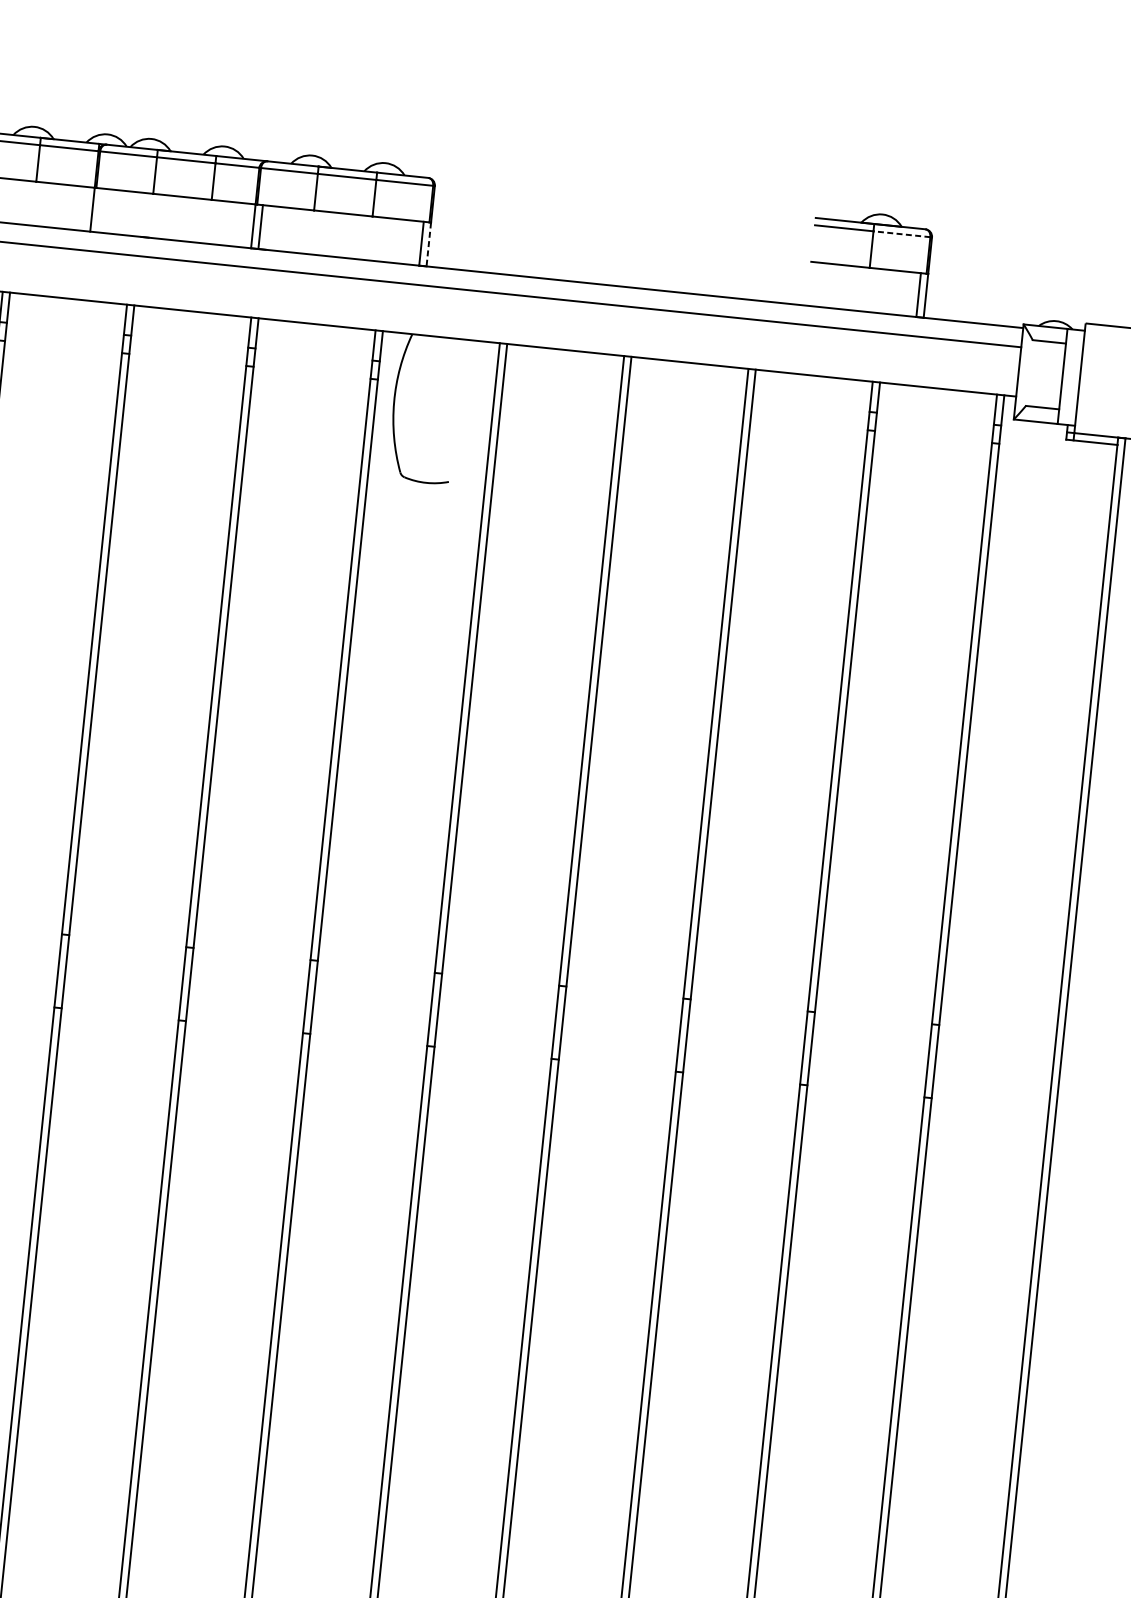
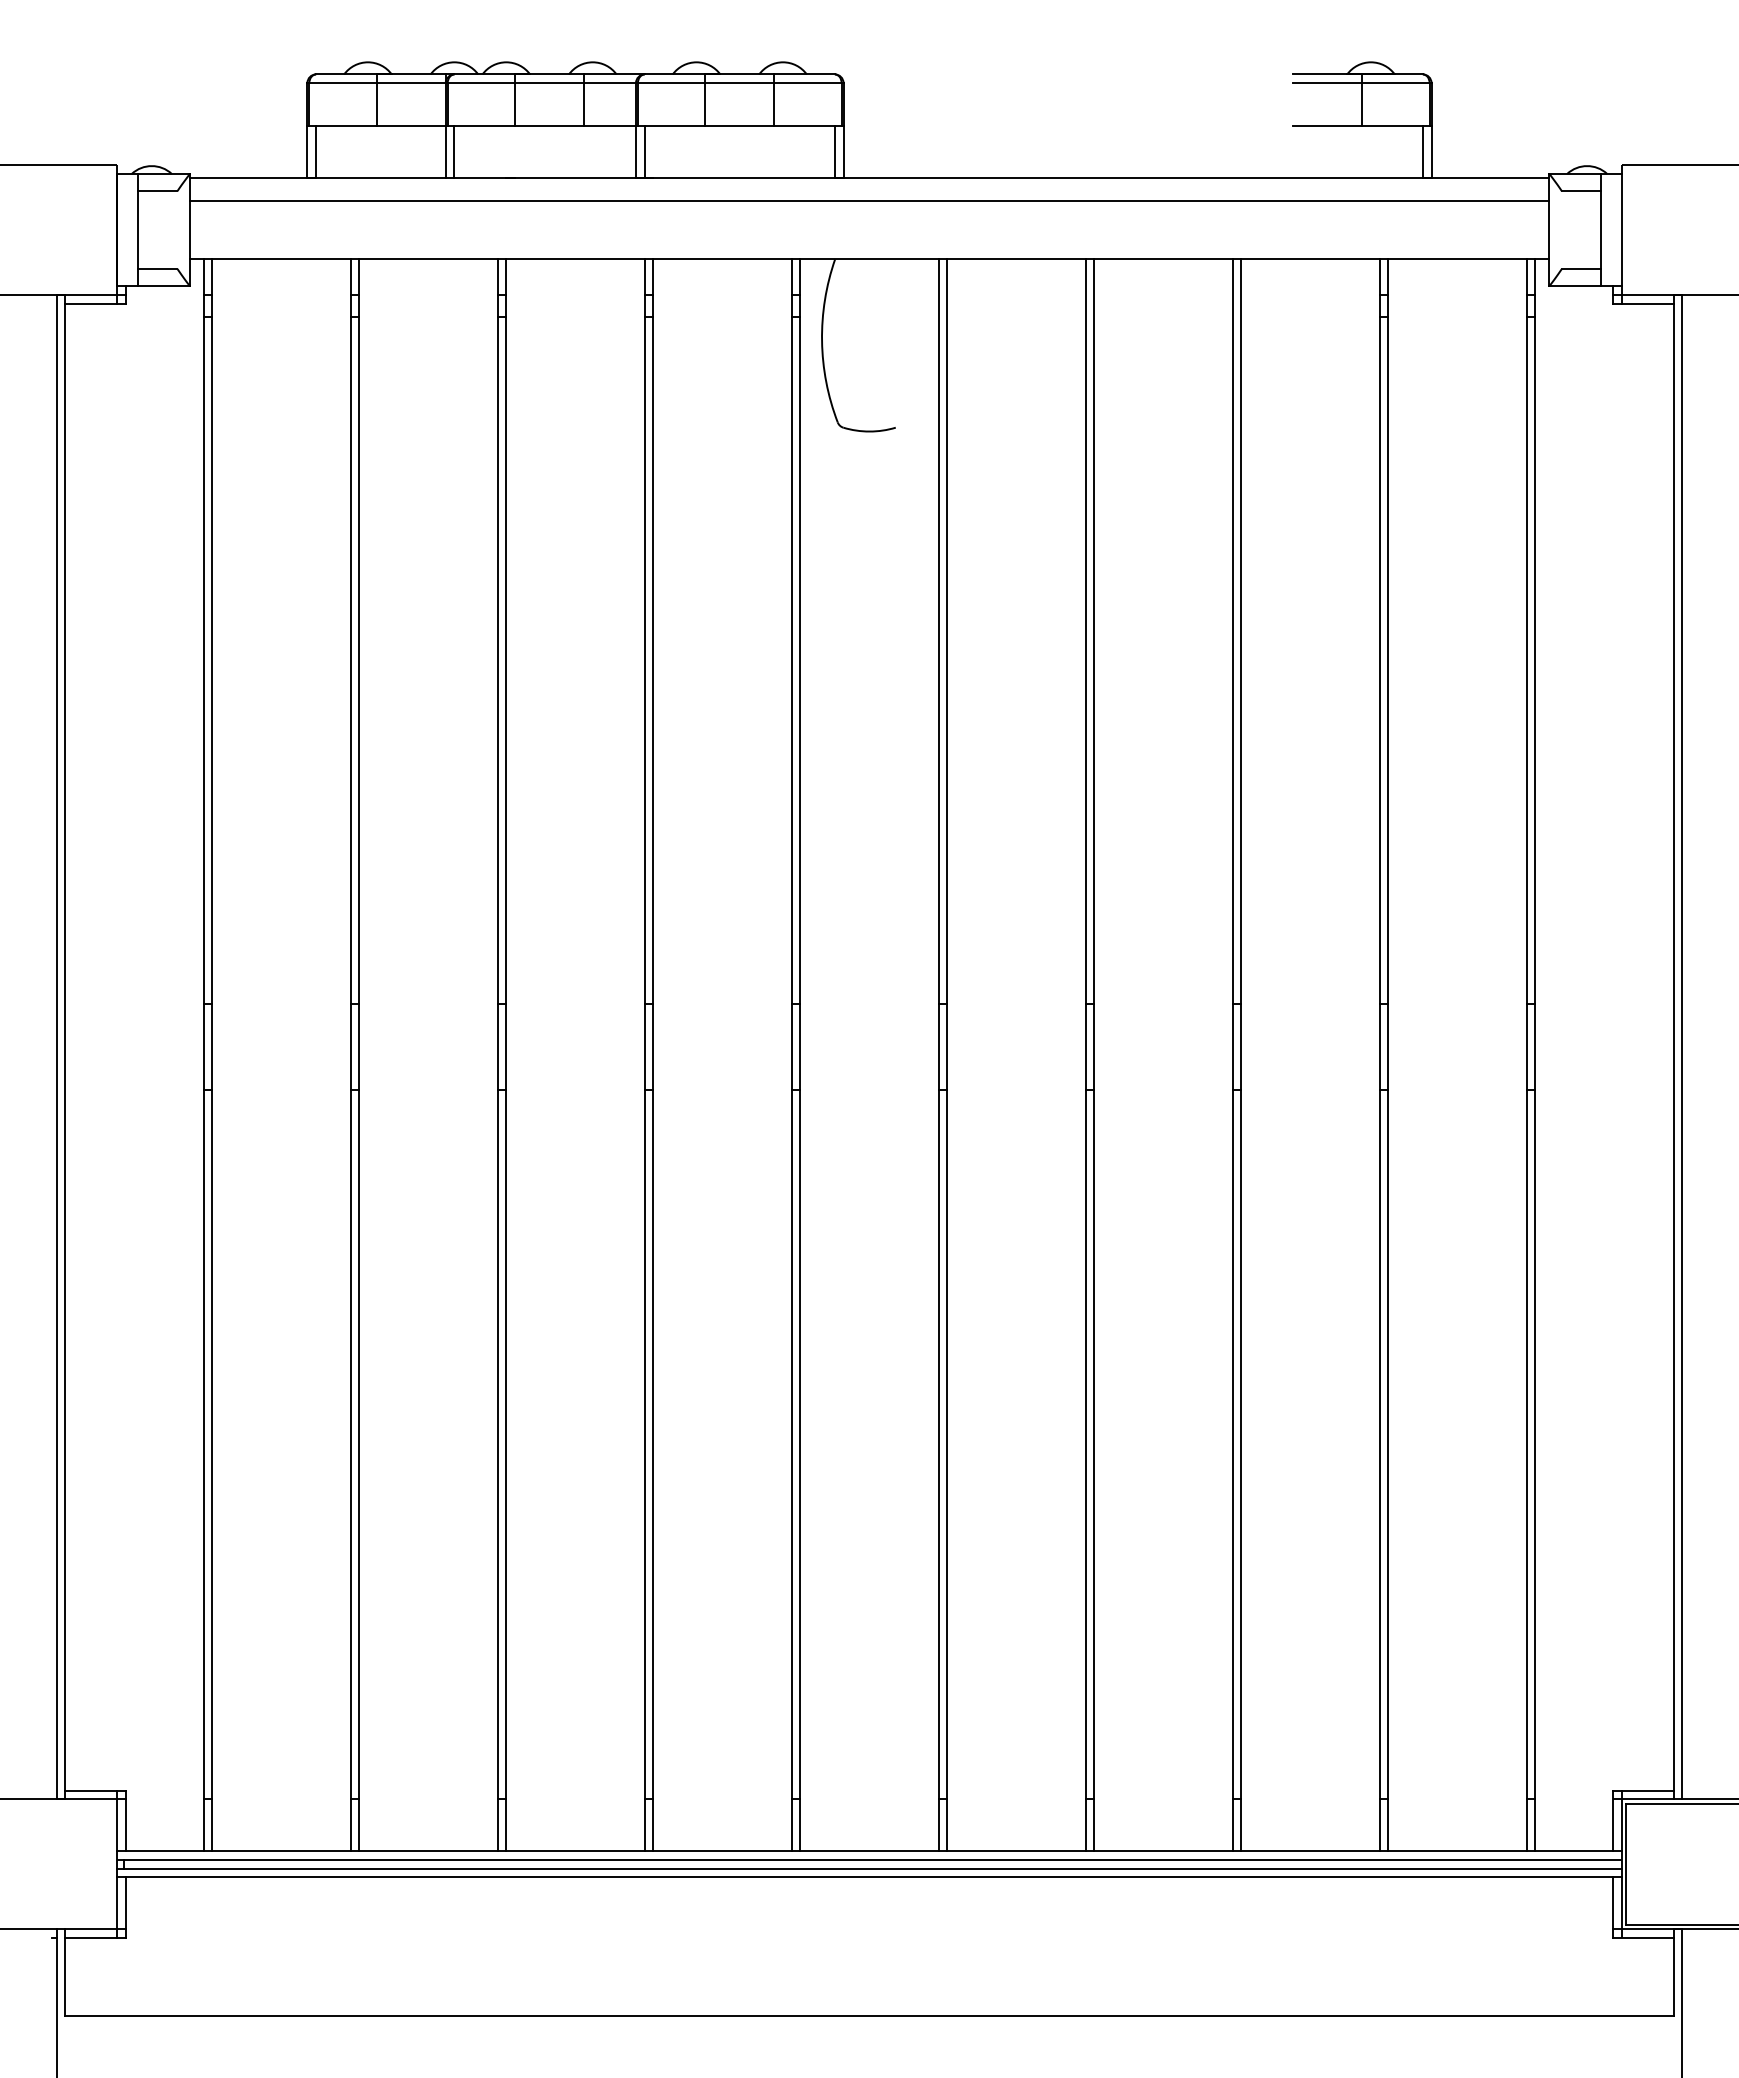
line: (99, 210) -> (454, 152), added
line: (901, 234) -> (1395, 83), dashed -> solid
line: (428, 244) -> (843, 152), dashed -> solid

